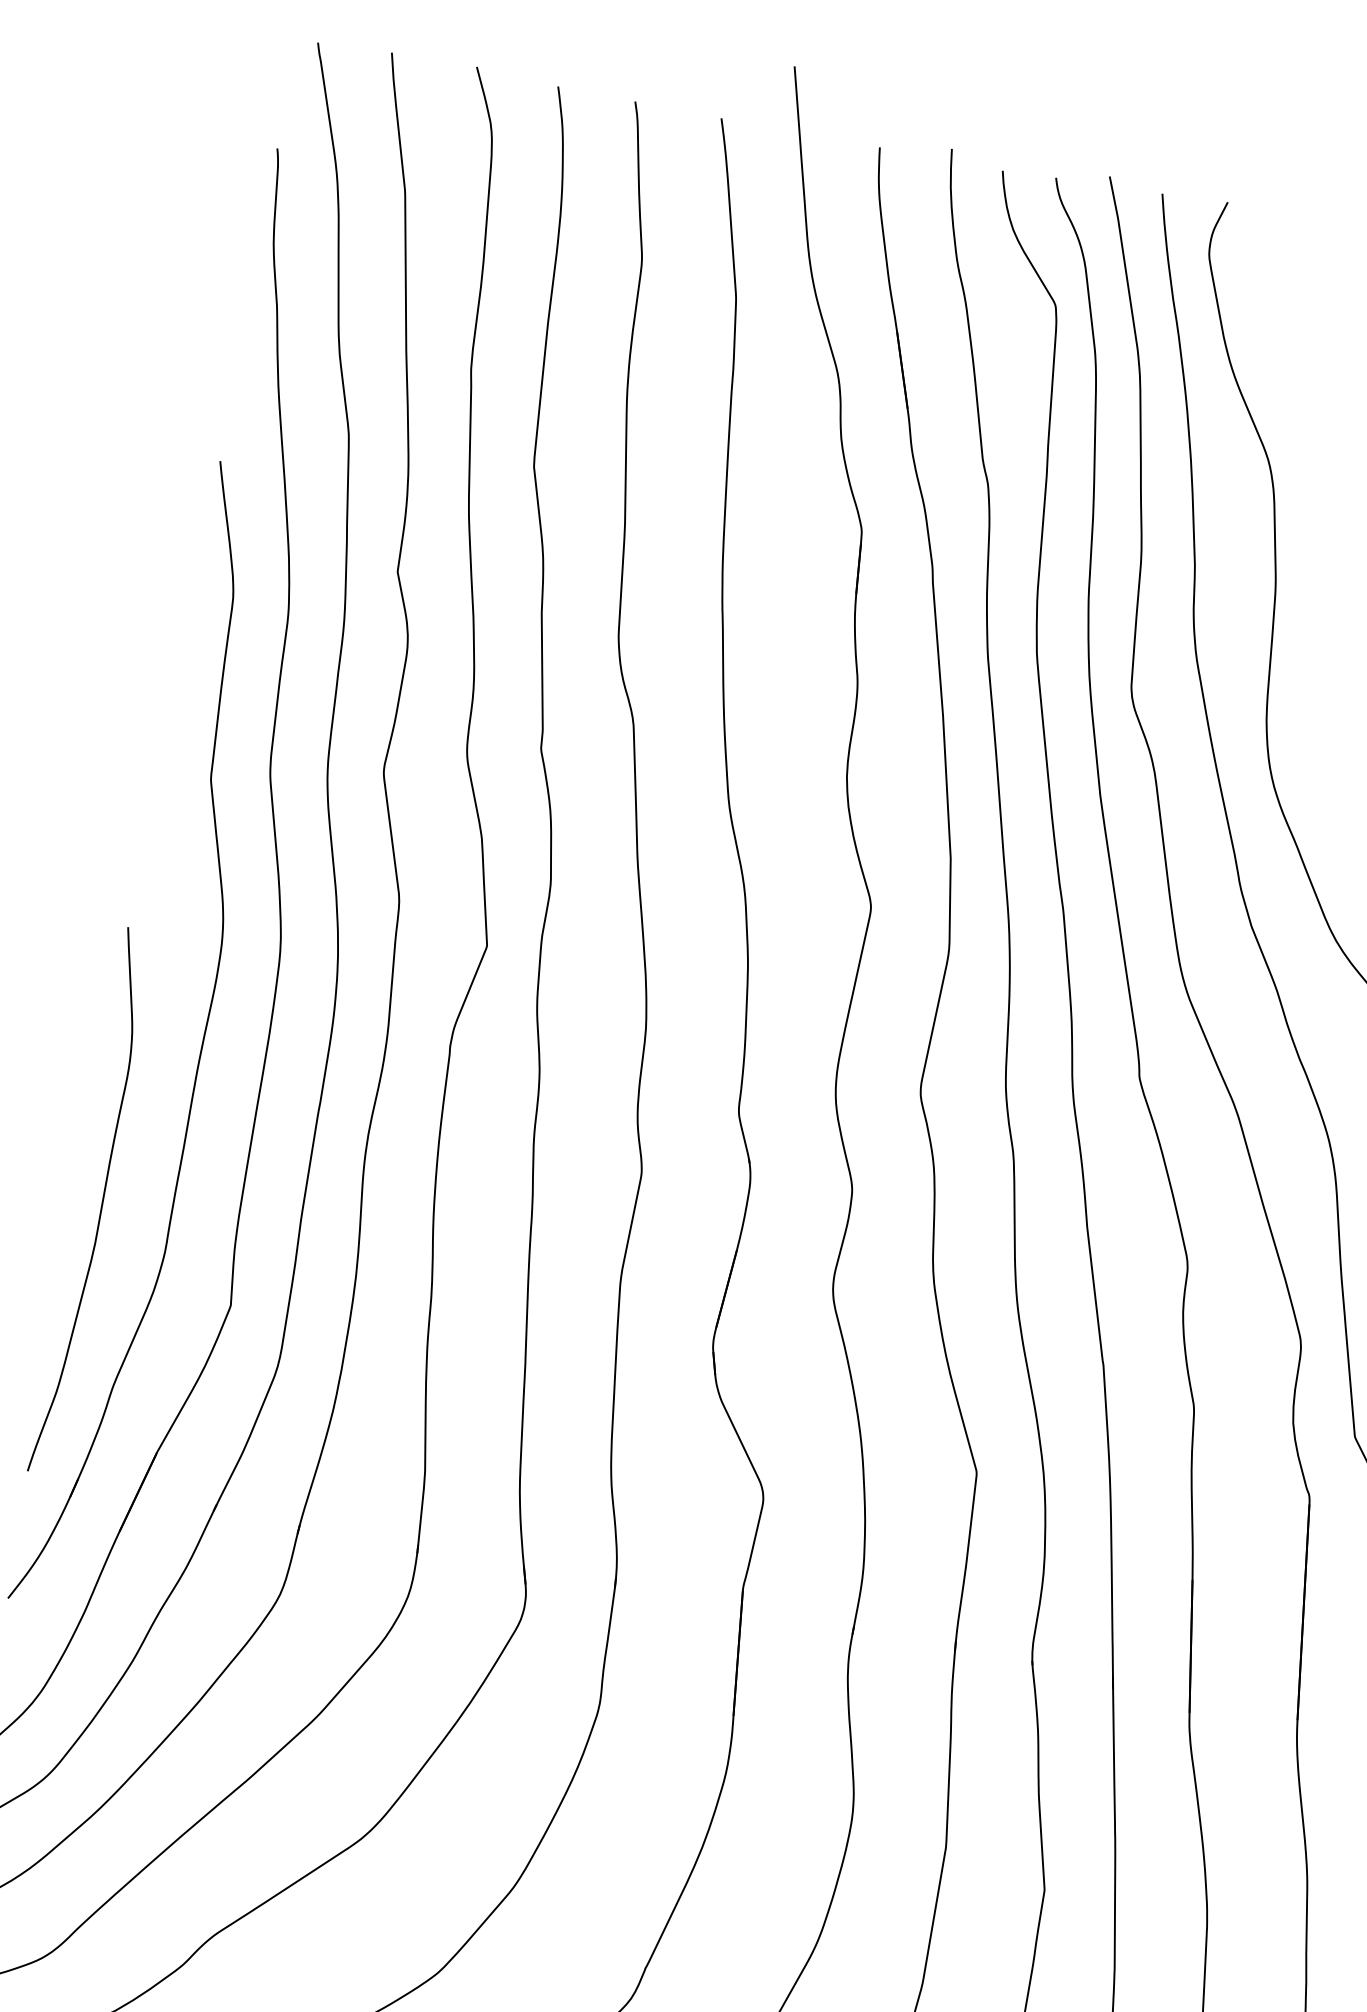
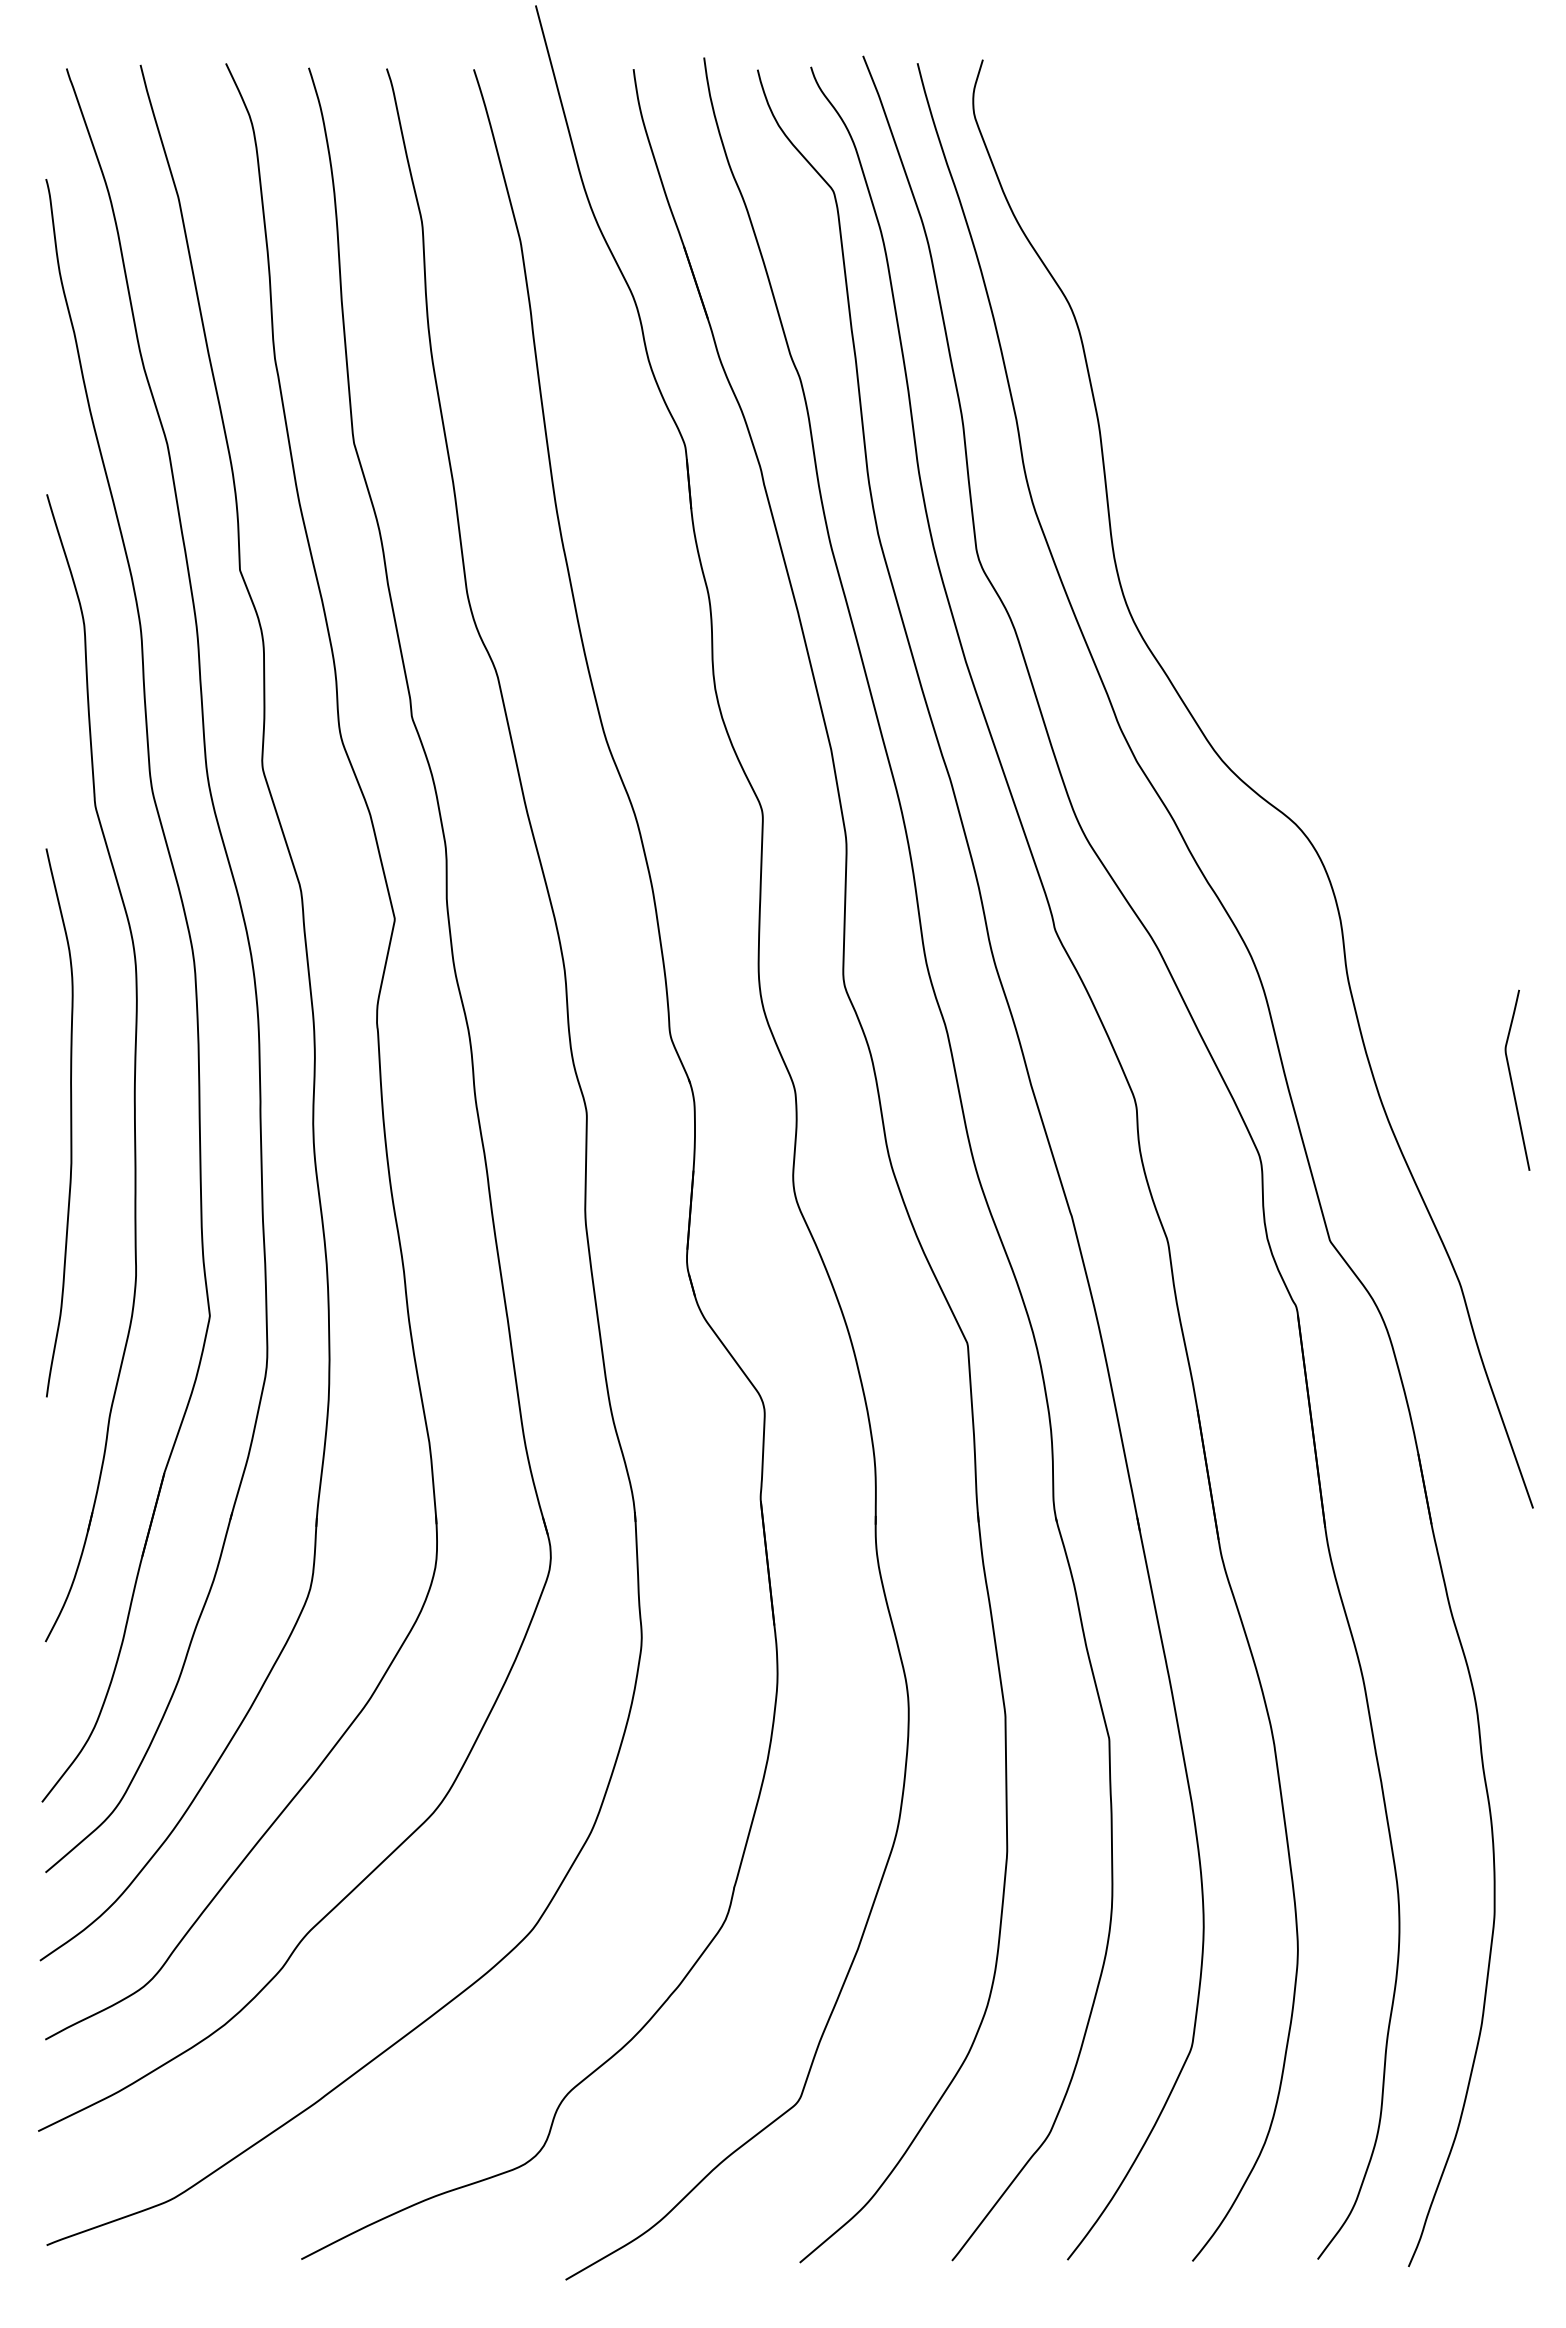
curve: (101, 1203) -> (70, 1122), moved

